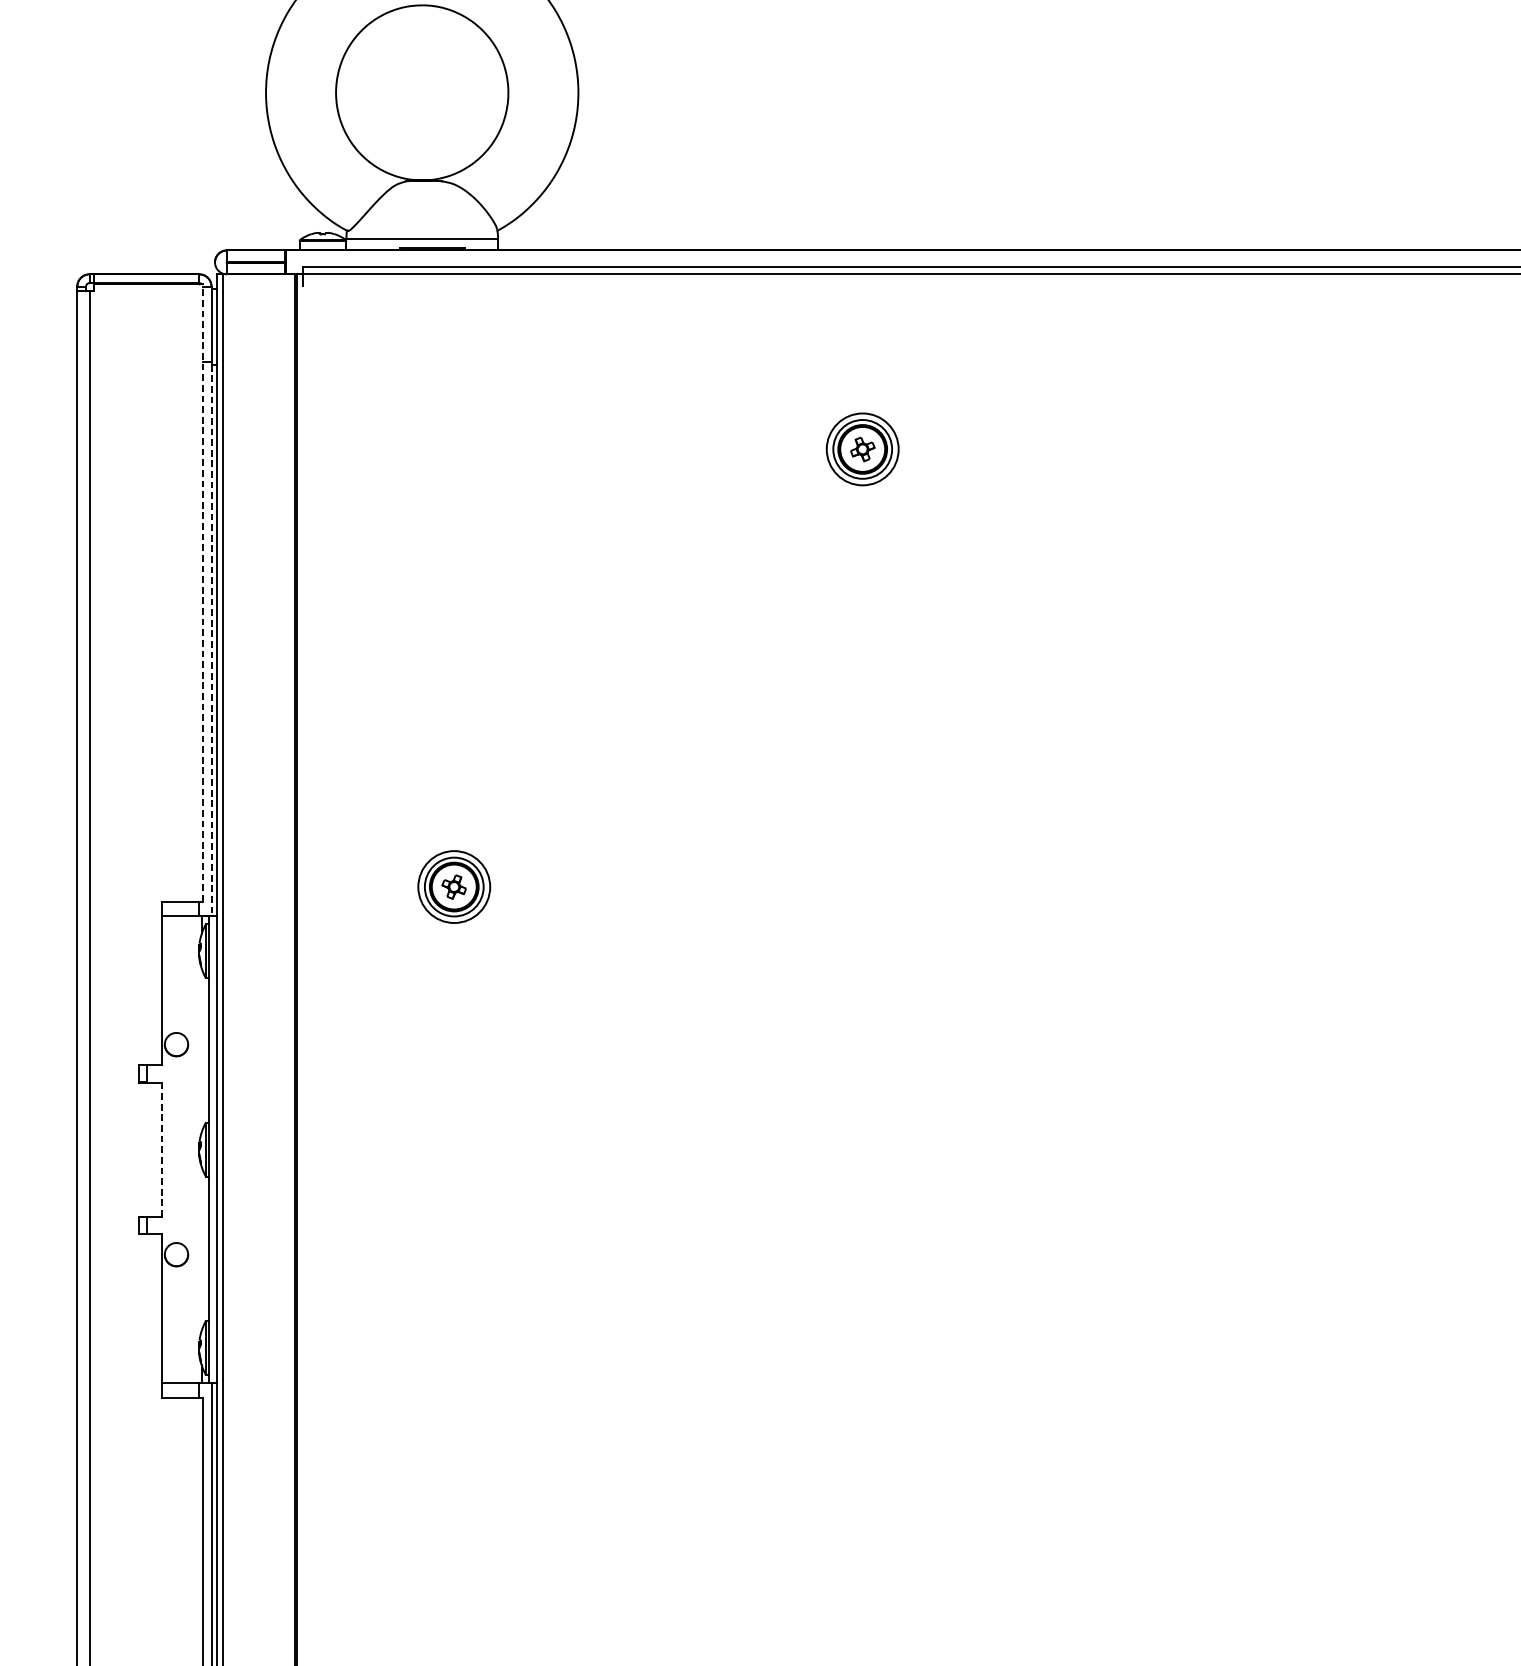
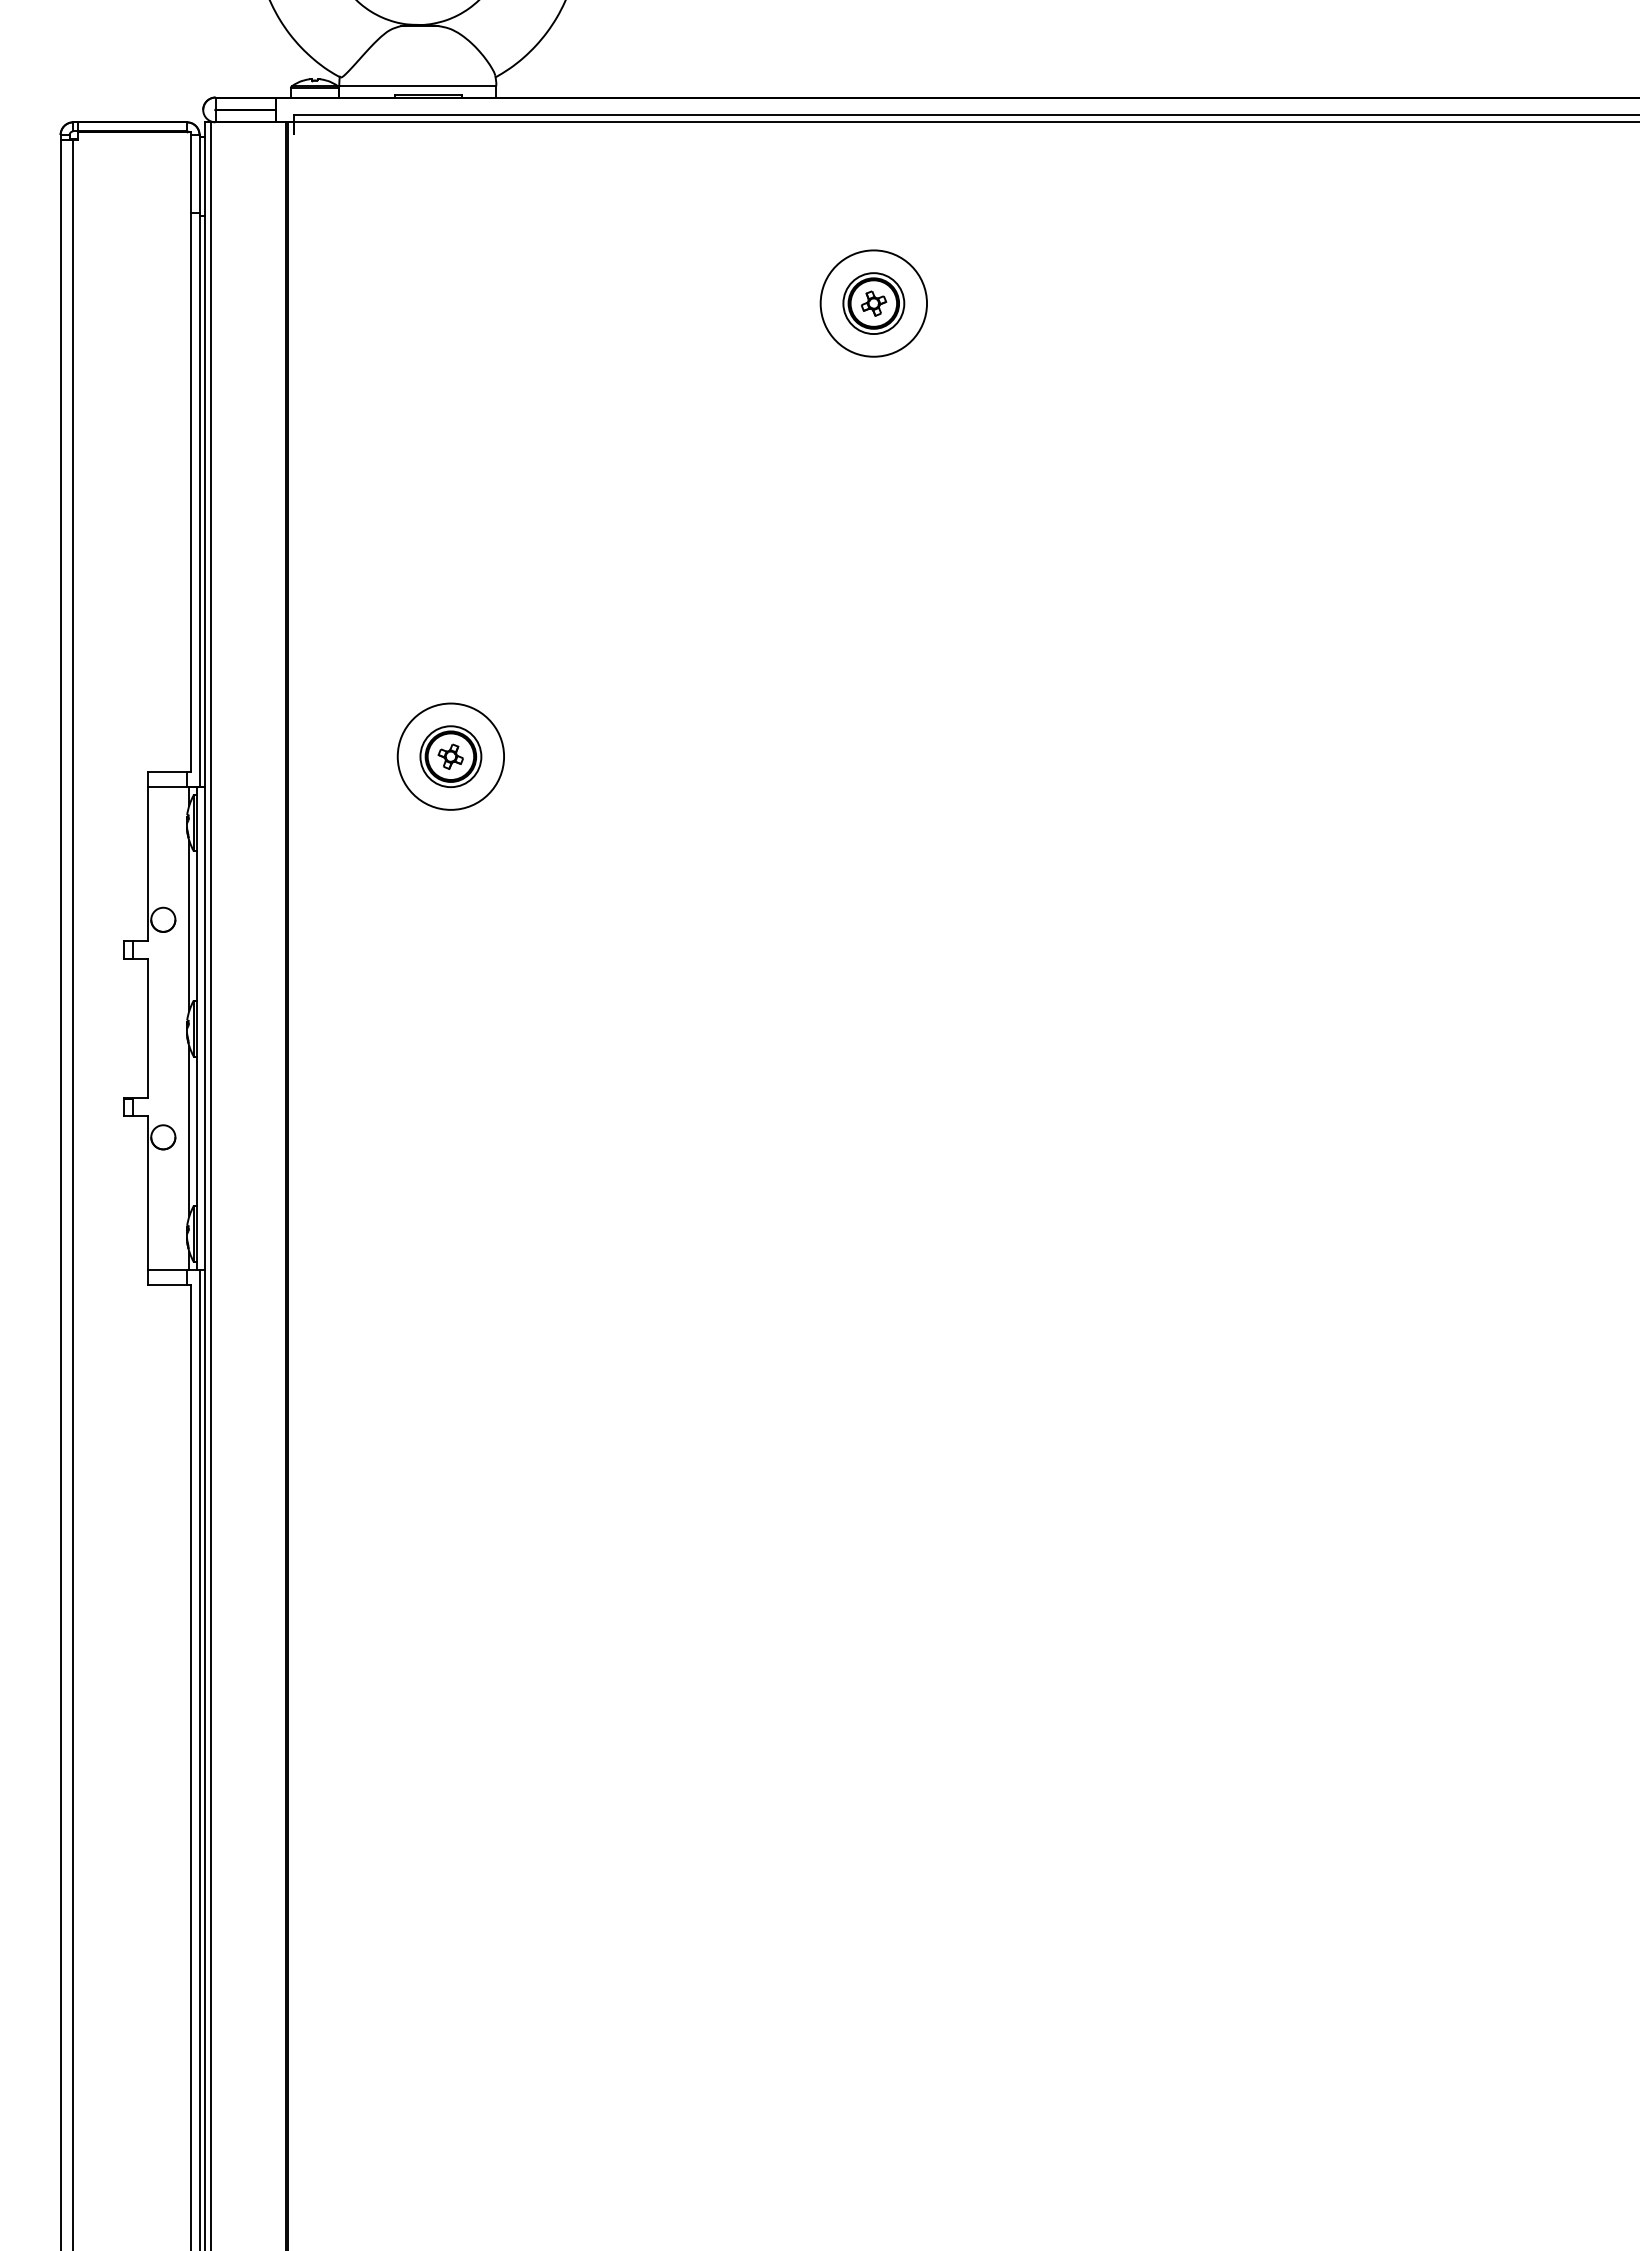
circle: (862, 449) -> (873, 303), size x1.43
line: (202, 593) -> (190, 452), dashed -> solid
line: (211, 640) -> (199, 501), dashed -> solid
circle: (453, 886) -> (450, 756), size x1.43
line: (201, 1050) -> (189, 925), added
line: (162, 1150) -> (148, 1029), dashed -> solid
line: (201, 1249) -> (189, 1131), added

